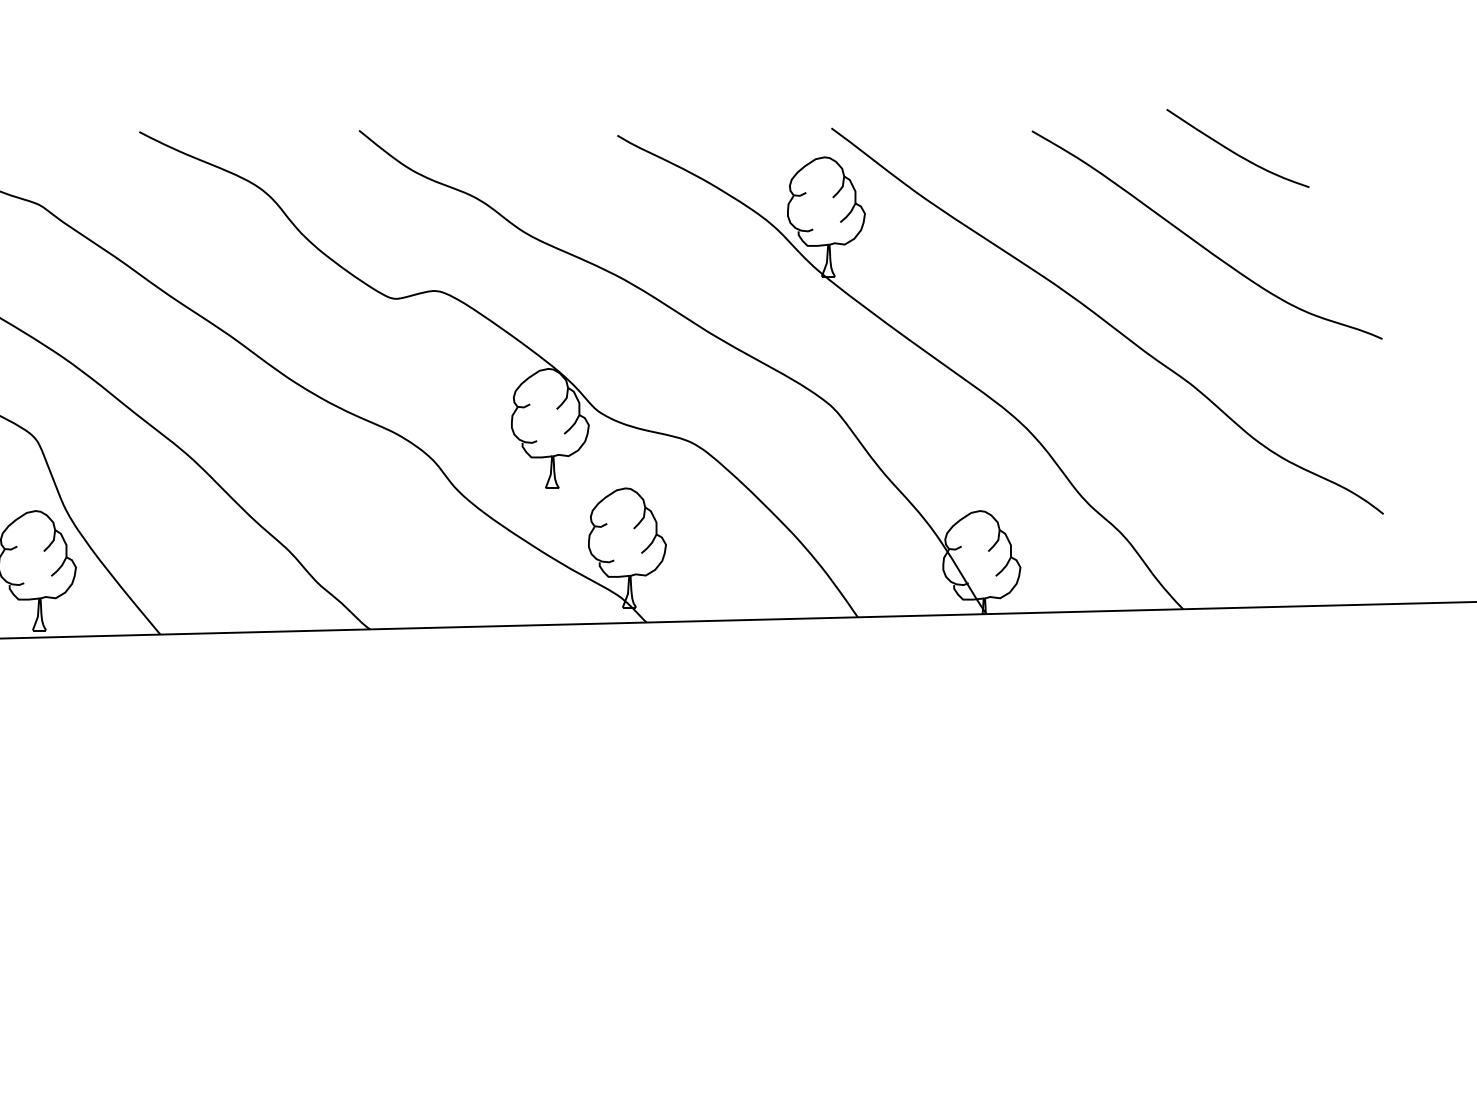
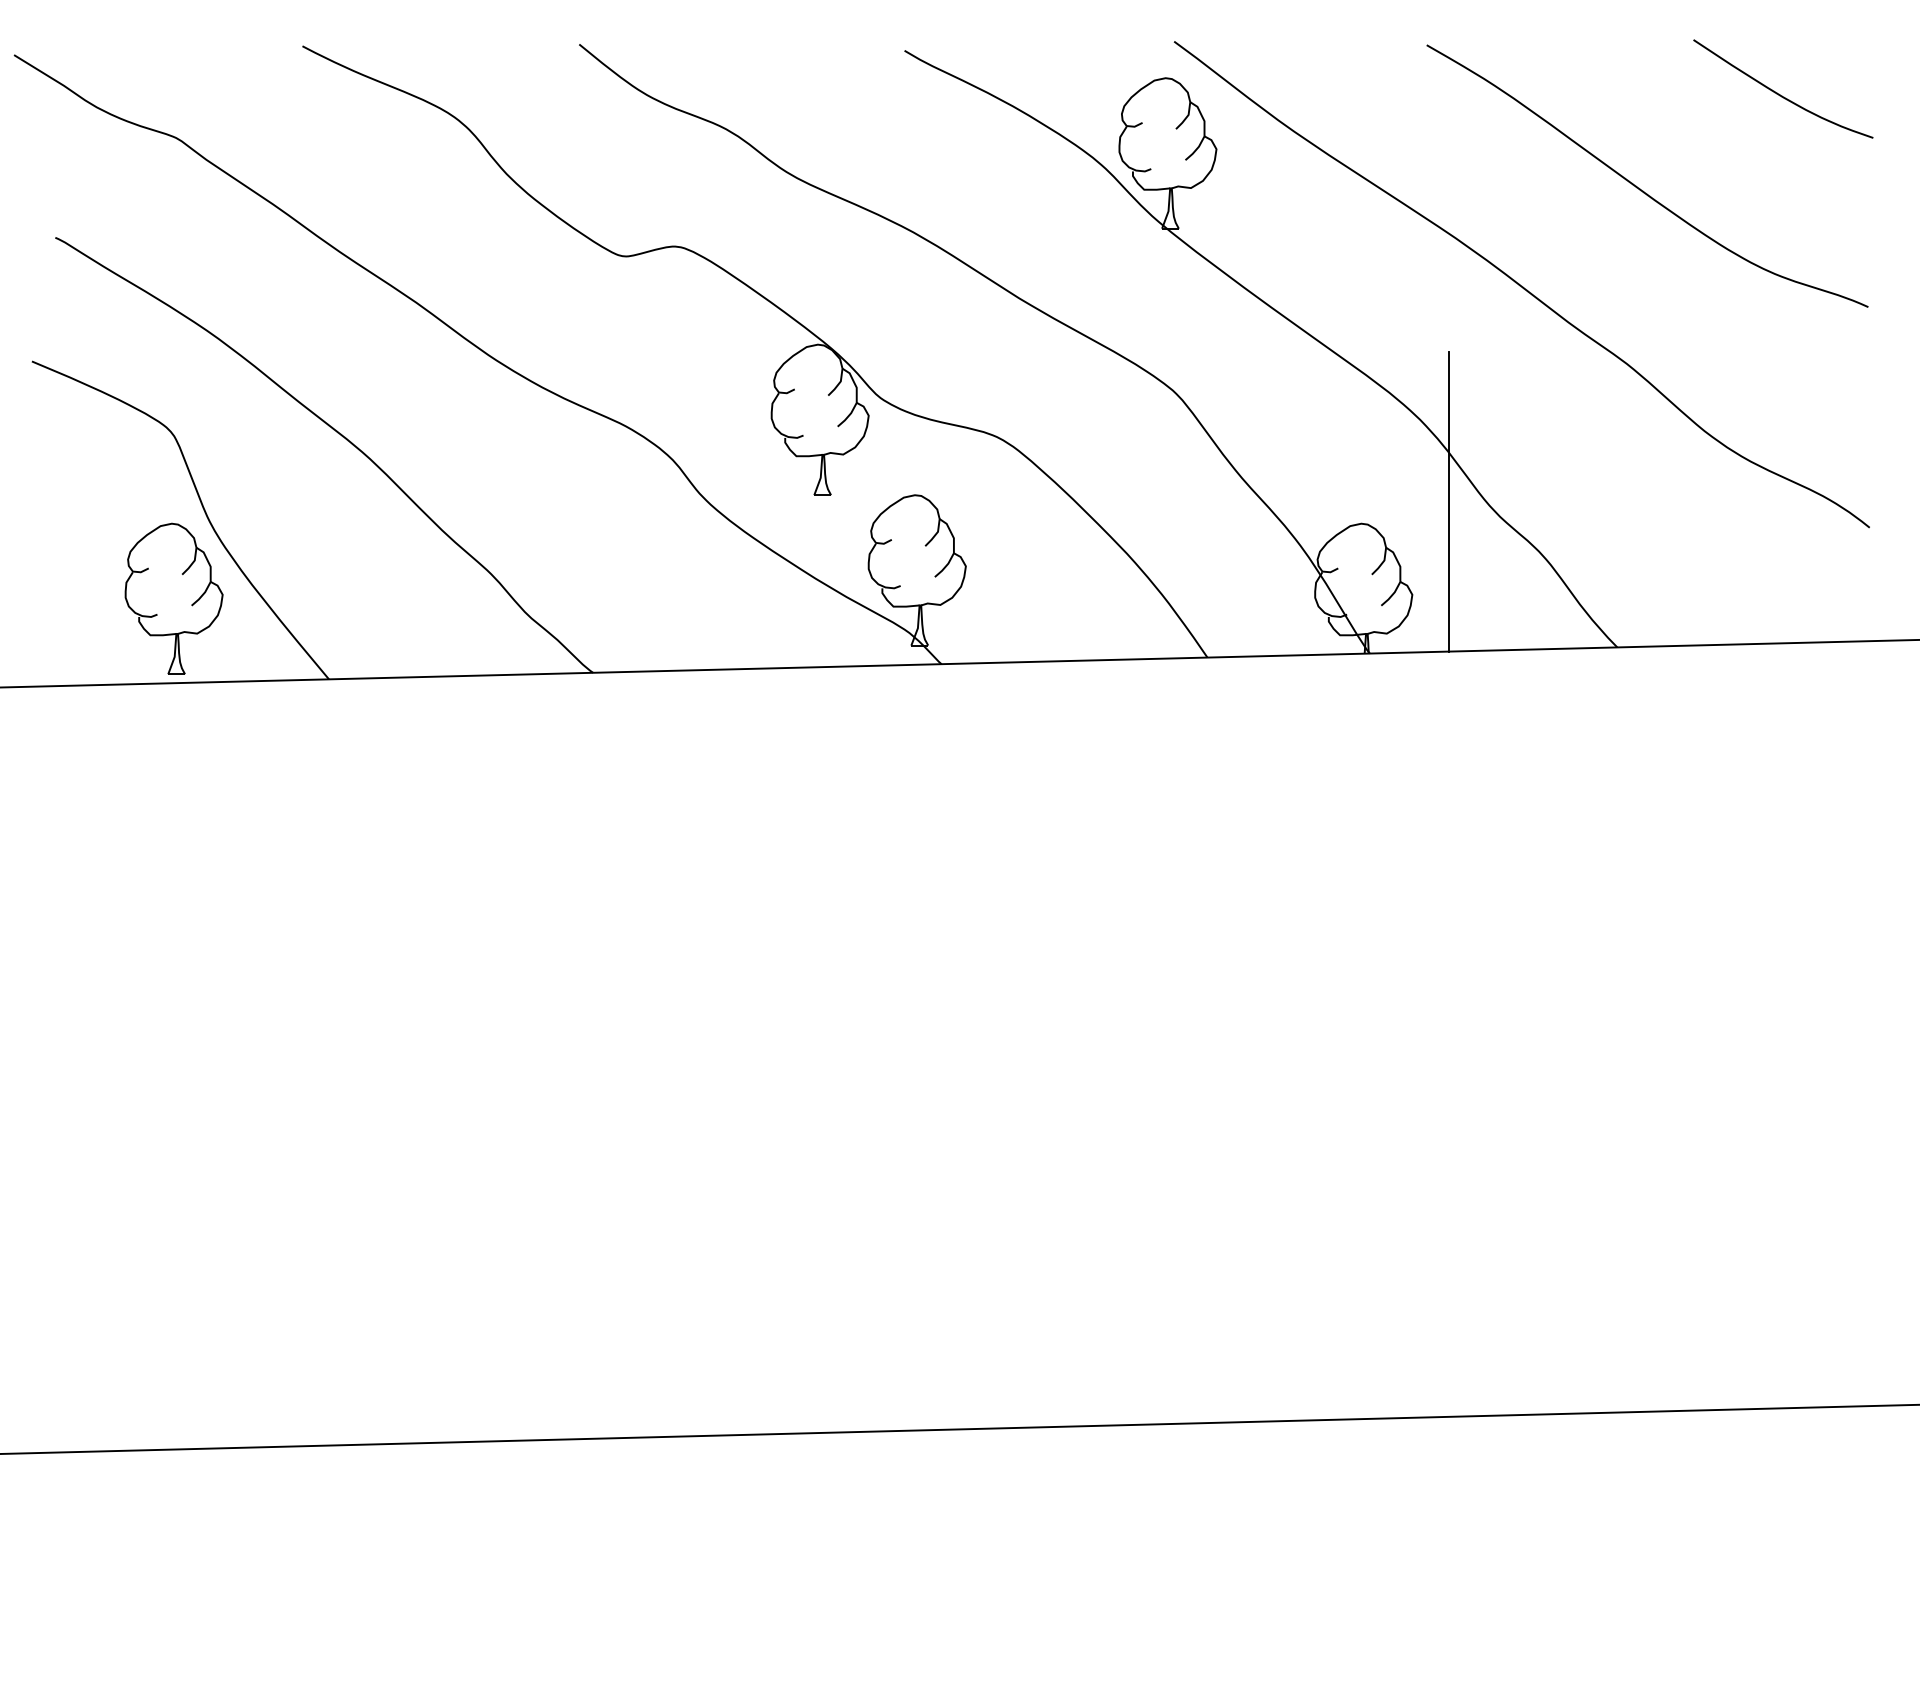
curve: (1234, 152) -> (1779, 93), moved
line: (1049, 493) -> (1449, 501), added

